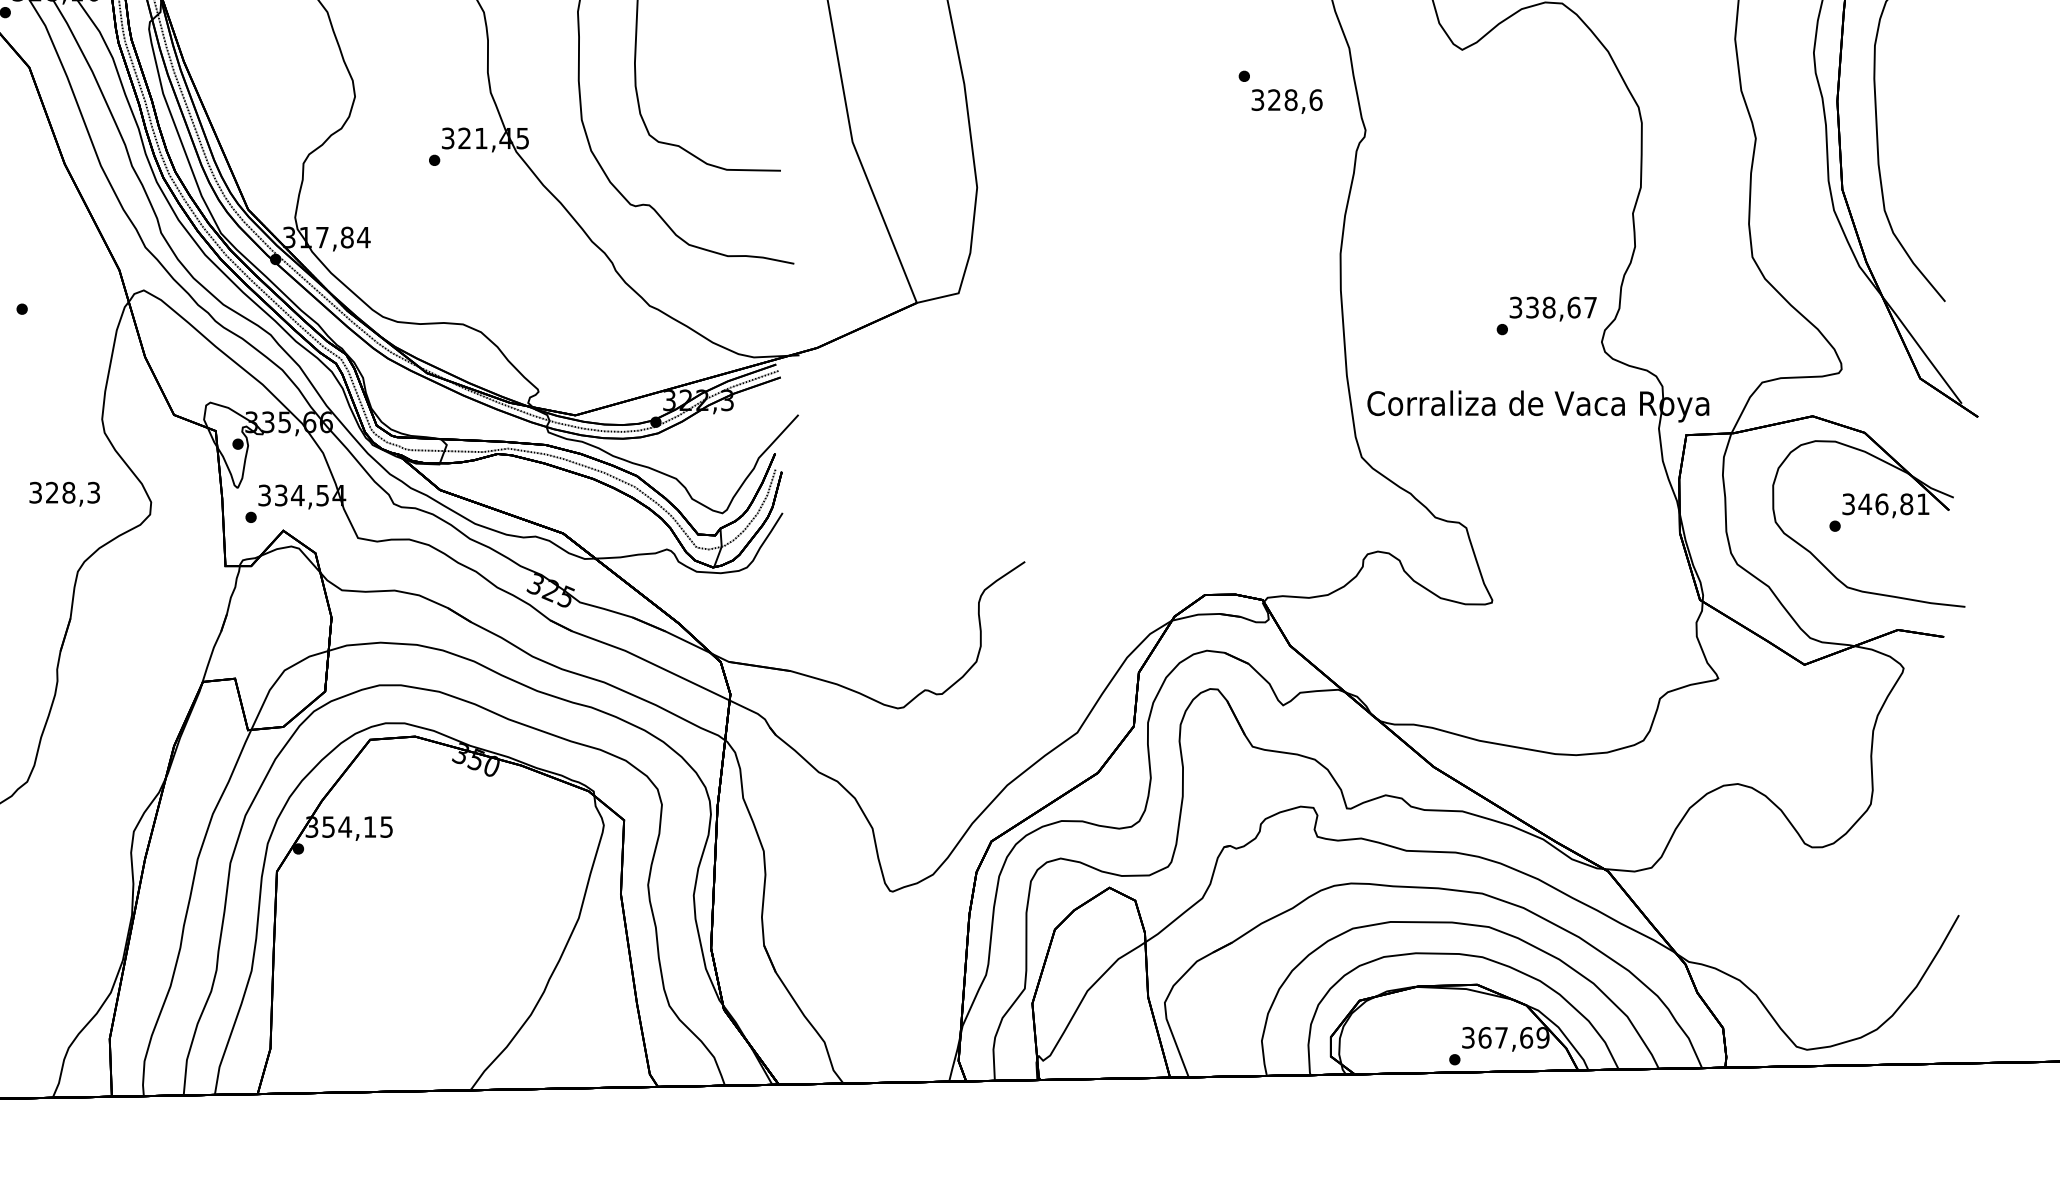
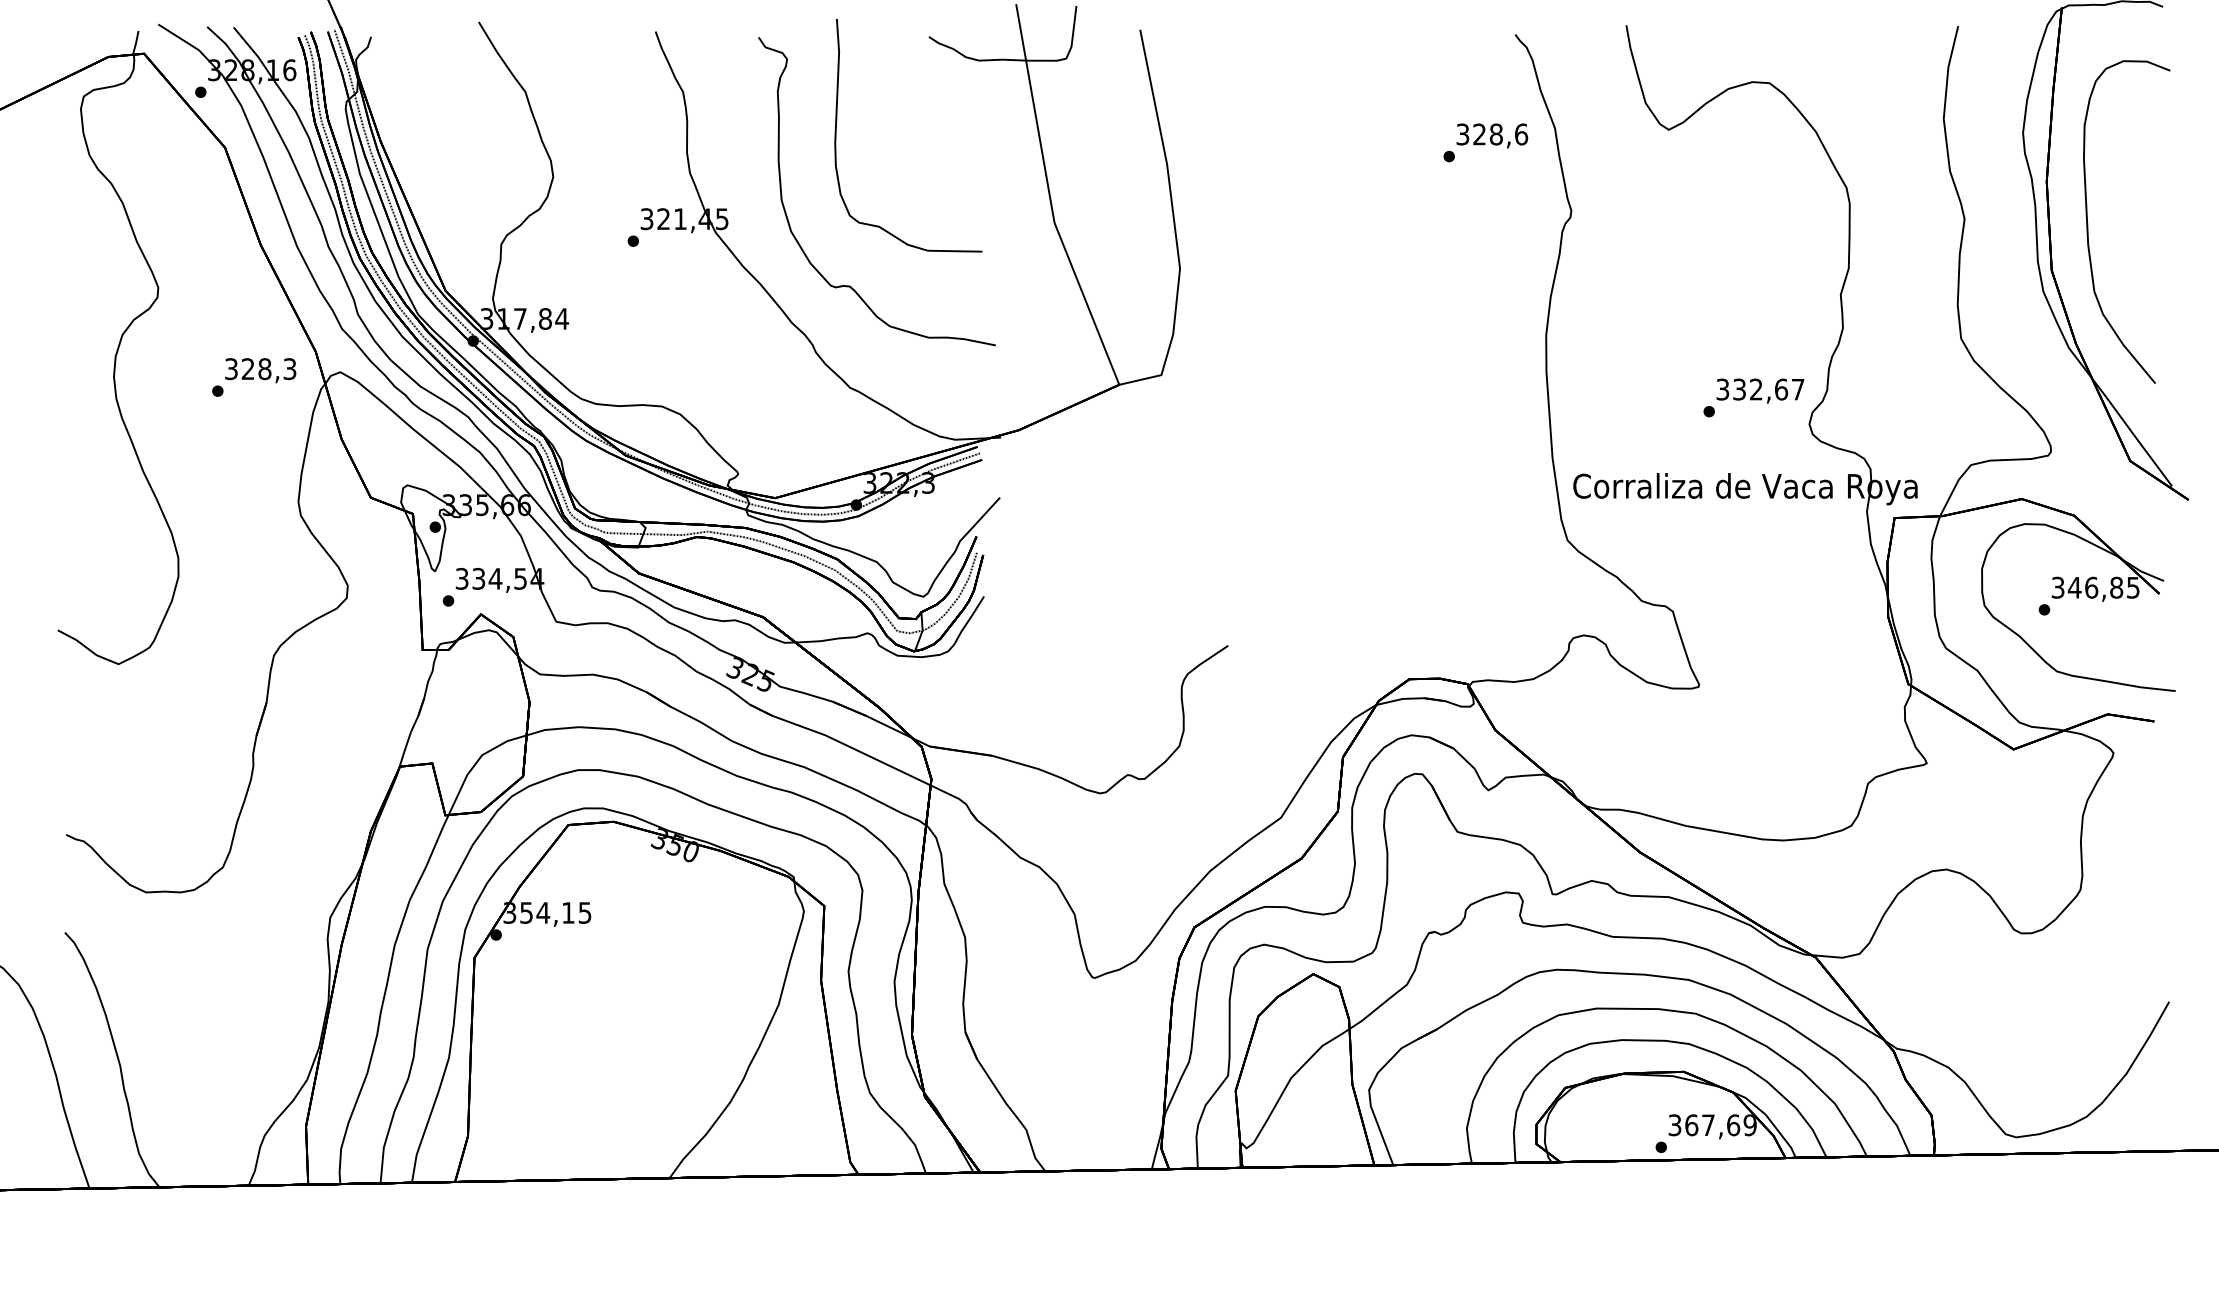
text: (1287, 101) -> (1492, 135), moved
text: (1548, 307) -> (1755, 389), 338,67 -> 332,67
text: (64, 494) -> (260, 370), moved
text: (1923, 504) -> (2133, 587), 346,81 -> 346,85

